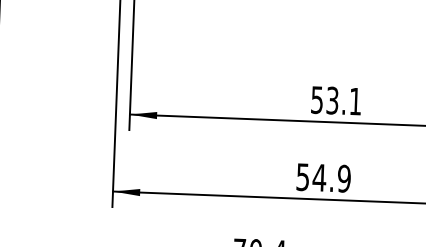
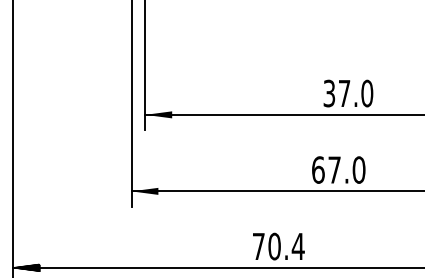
text: (336, 100) -> (348, 93), 53.1 -> 37.0
text: (323, 177) -> (338, 169), 54.9 -> 67.0

